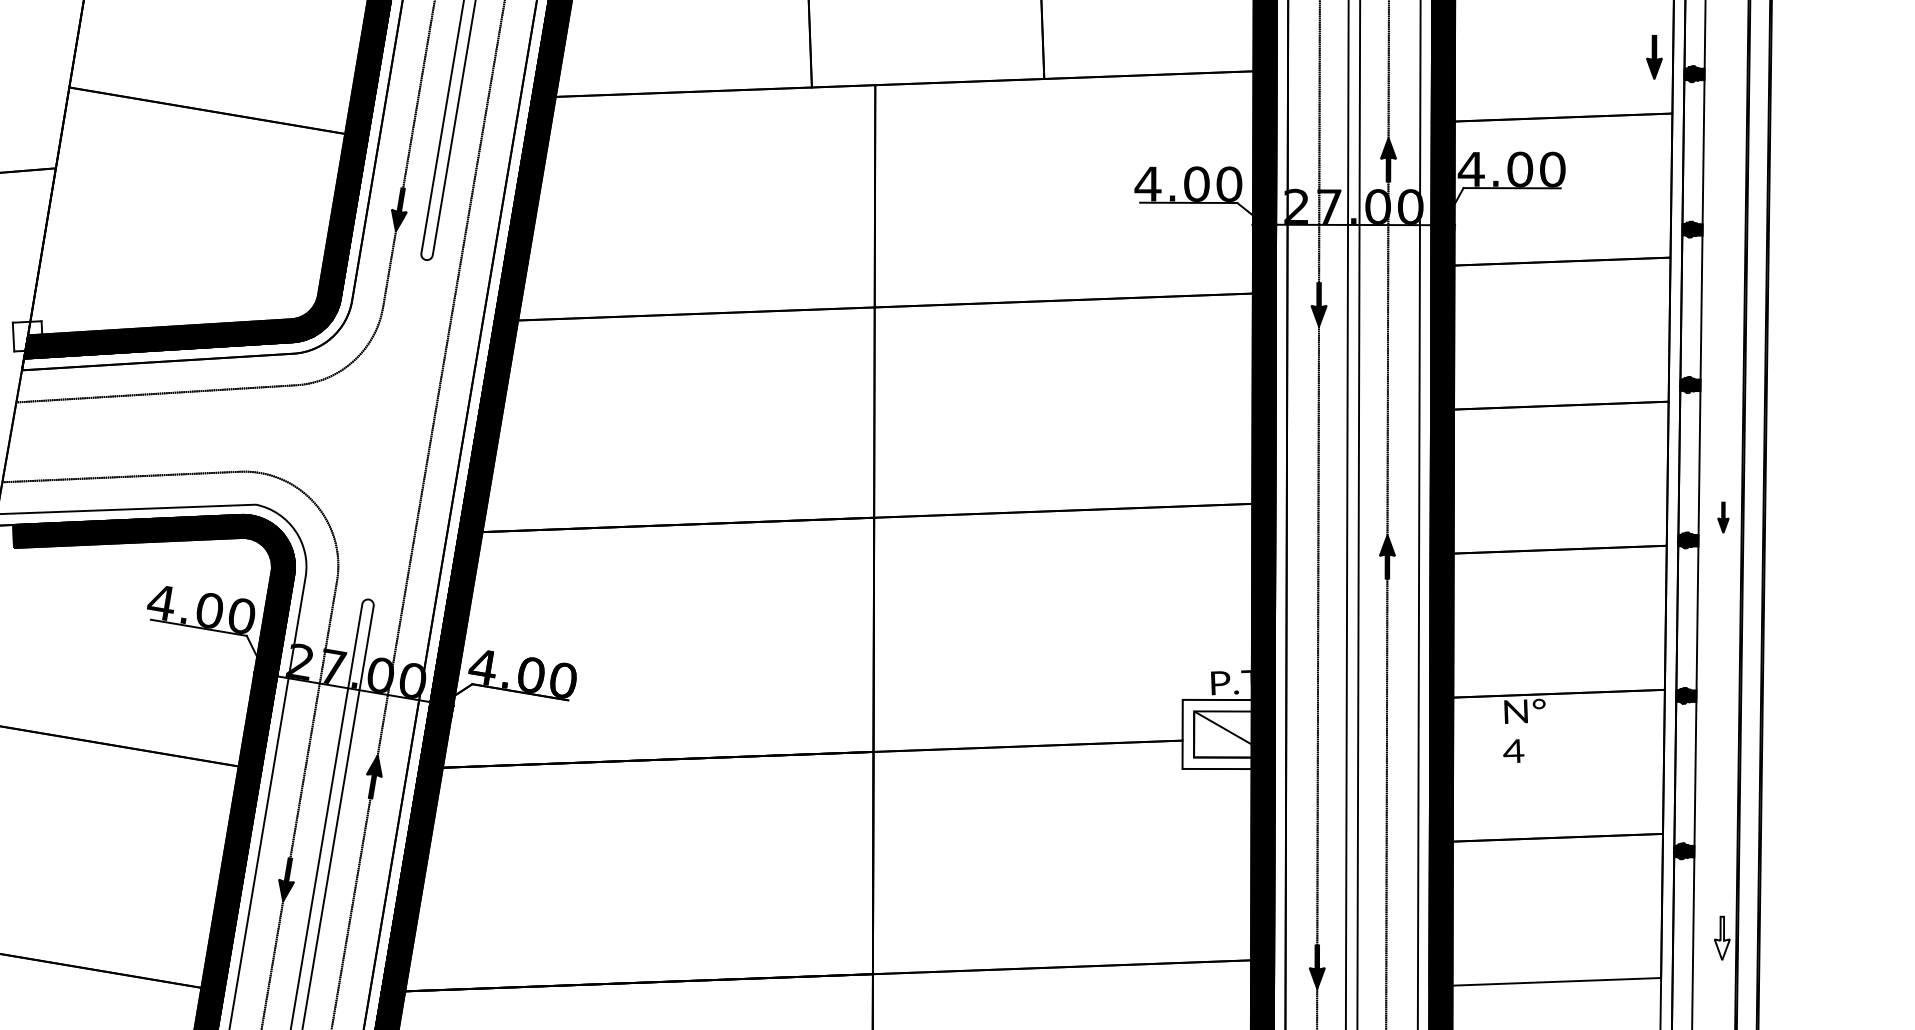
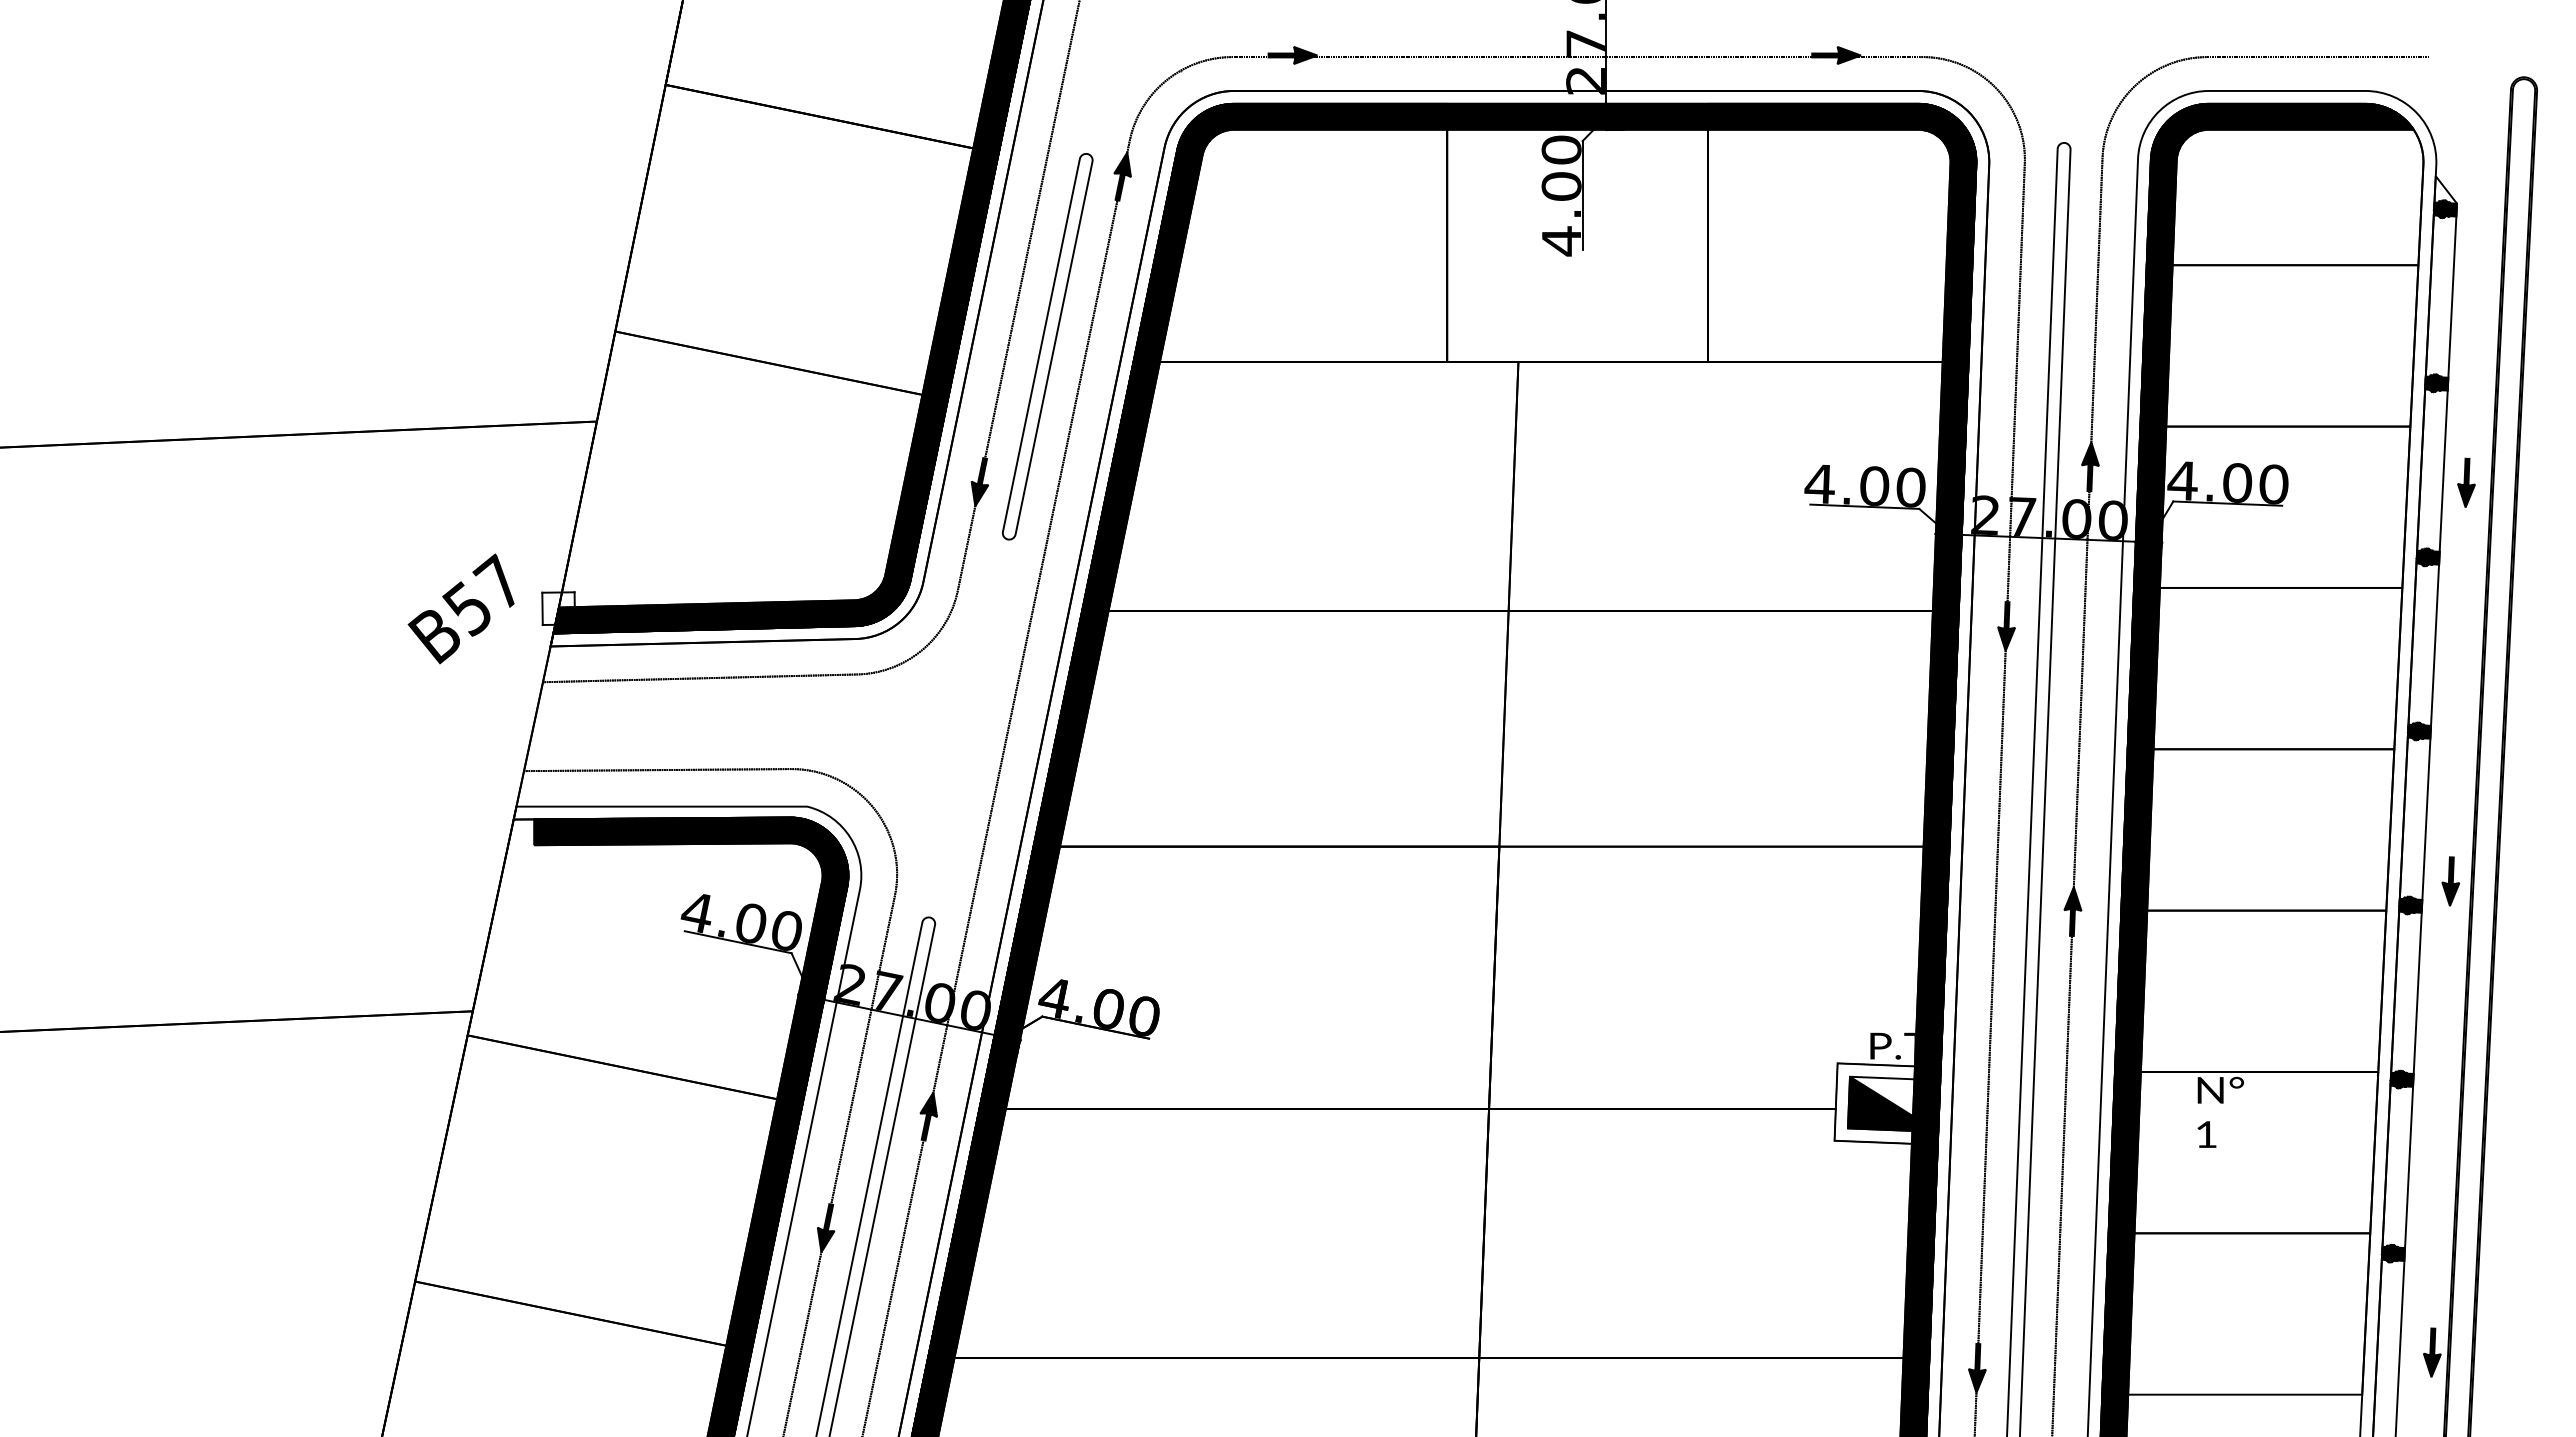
part: (1654, 57) -> (2466, 482), moved
part: (1723, 517) -> (2450, 881), size x1.43
fill: (1232, 733) -> (1892, 1103), added
text: (1513, 751) -> (2206, 1134), 4 -> 1
fill: (1721, 938) -> (2431, 1352), added

